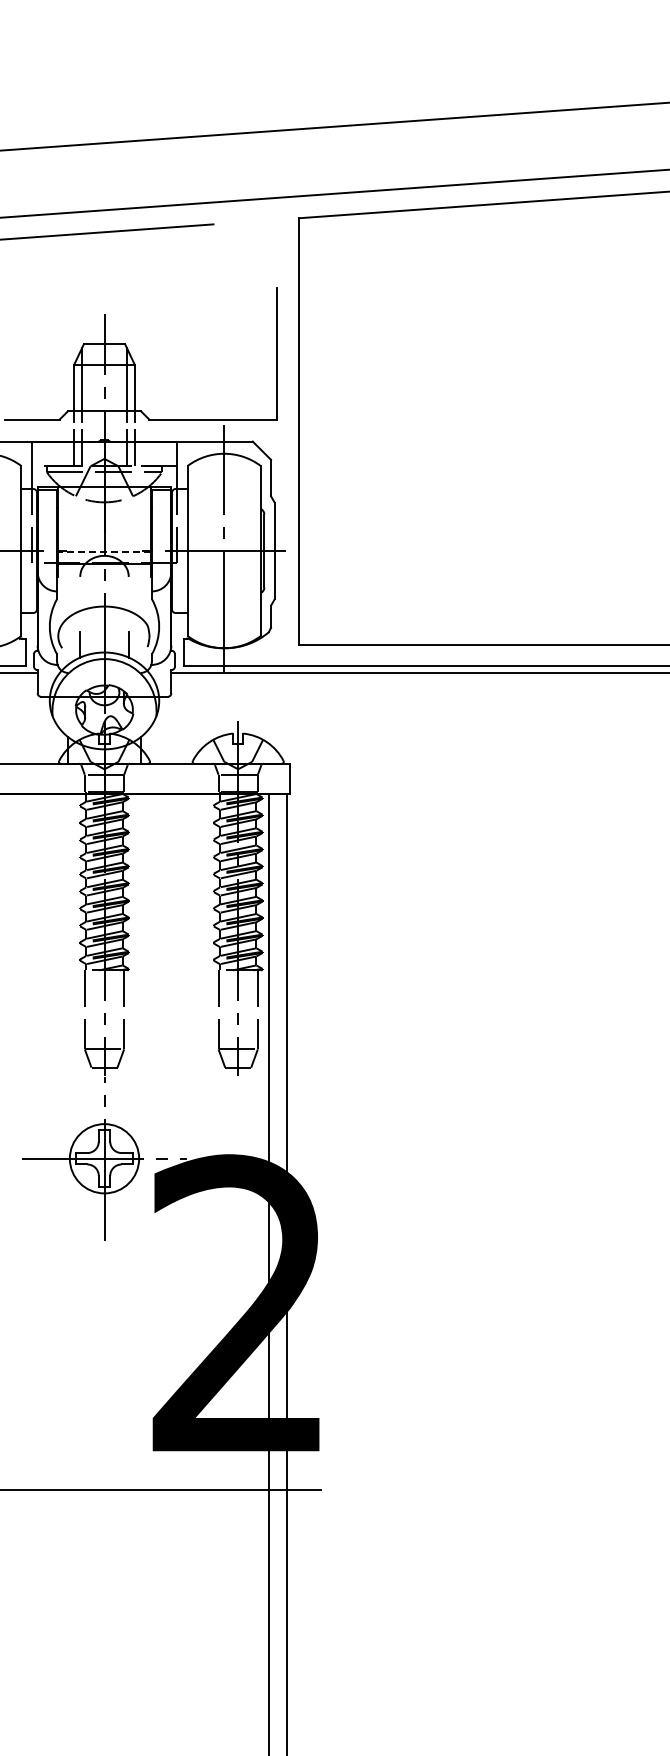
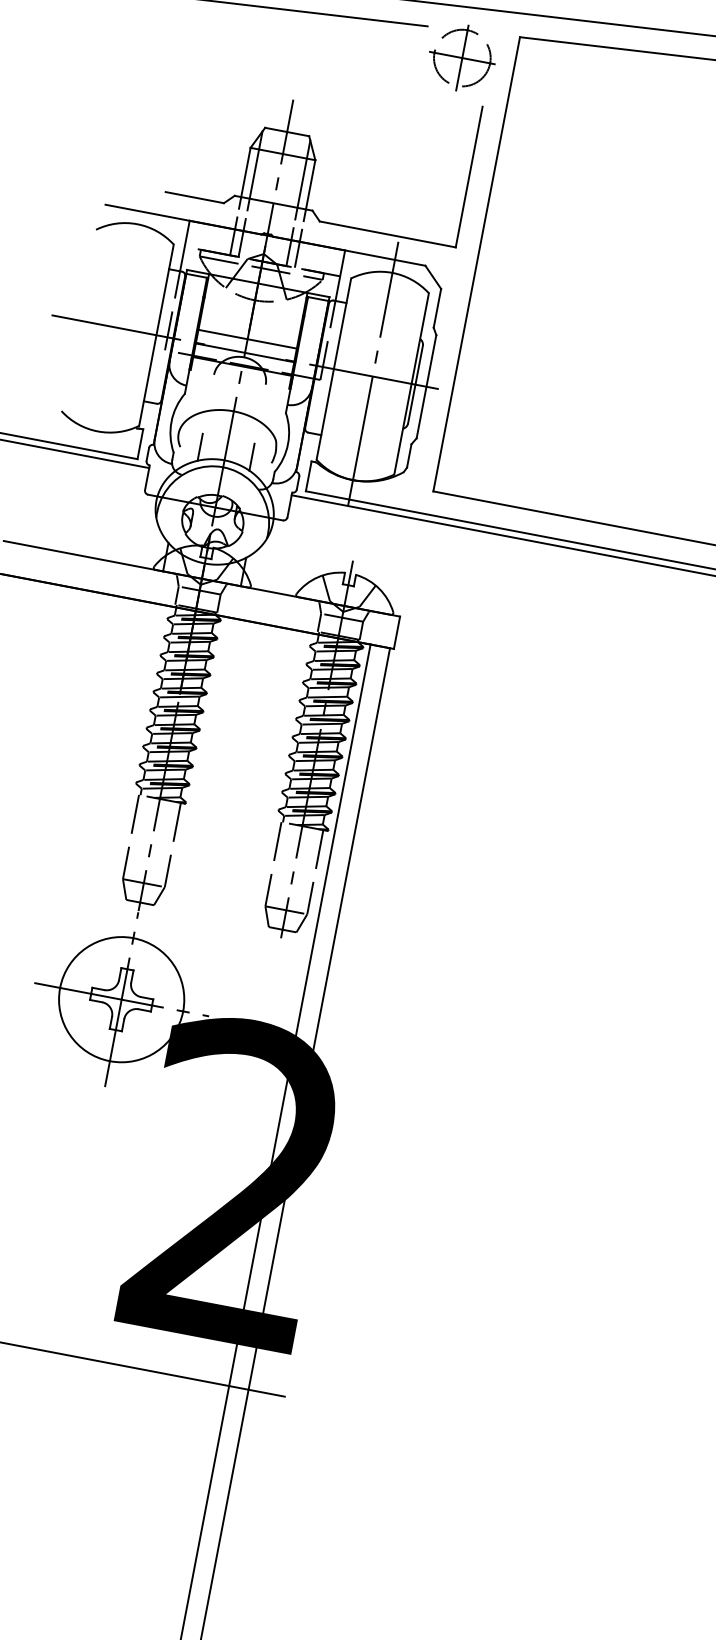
part: (250, 247) -> (462, 58), added
line: (104, 538) -> (247, 338), added
line: (104, 551) -> (245, 352), dashed -> solid
circle: (104, 1158) -> (121, 999), size x1.67

